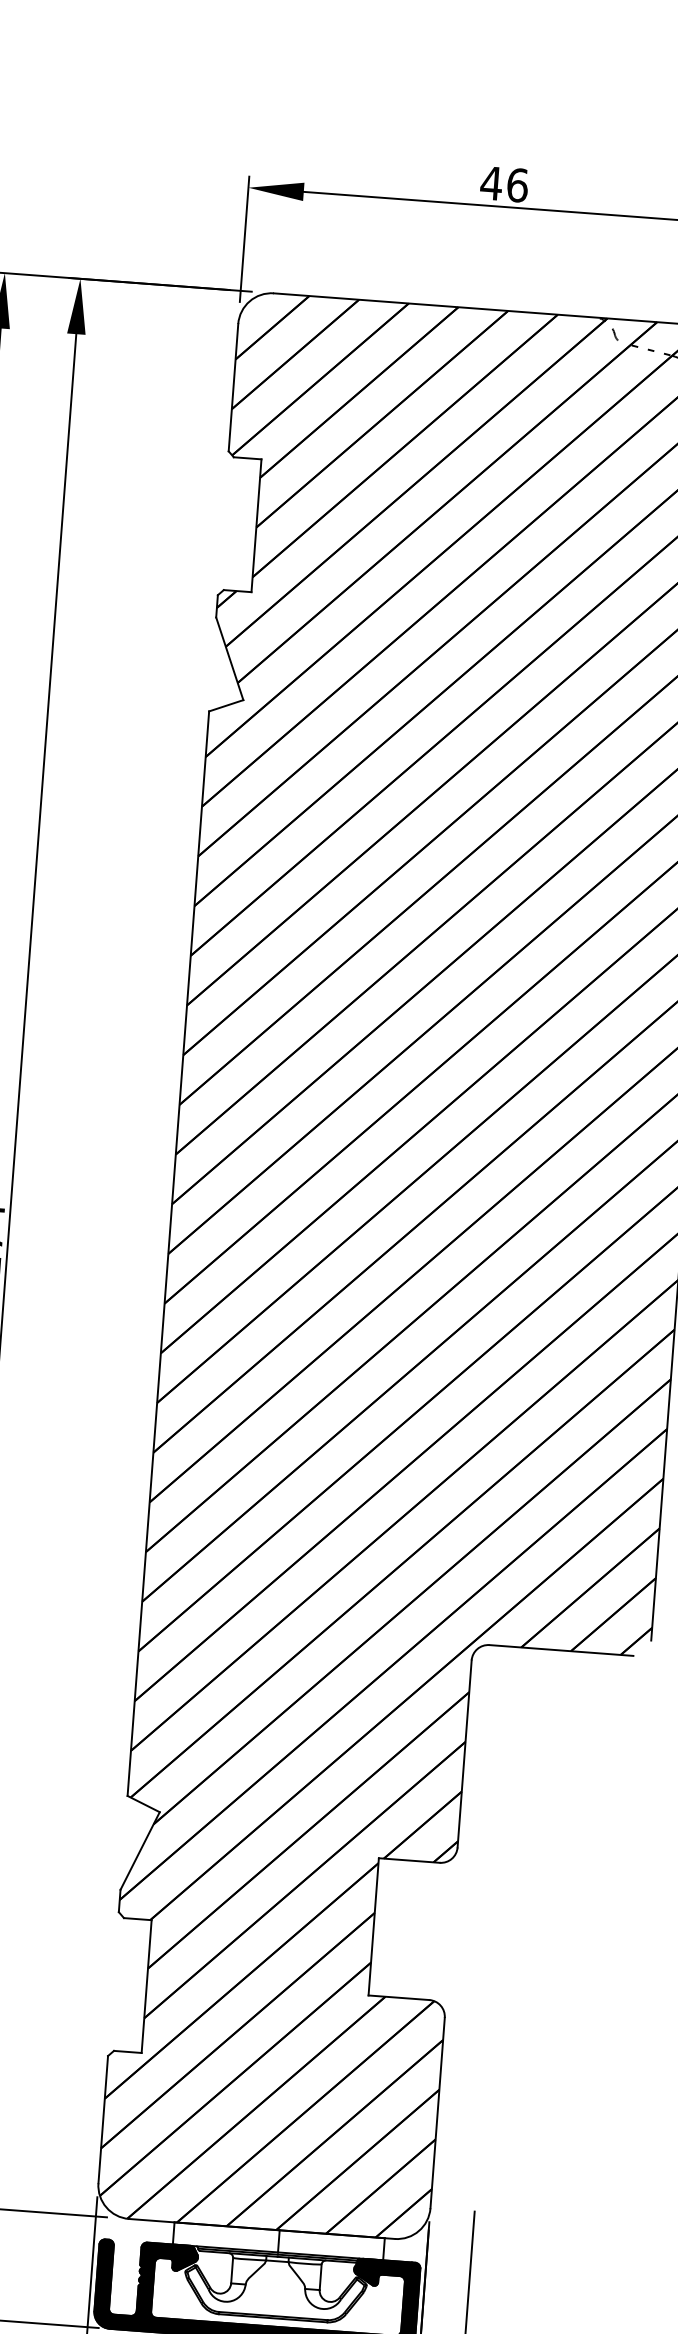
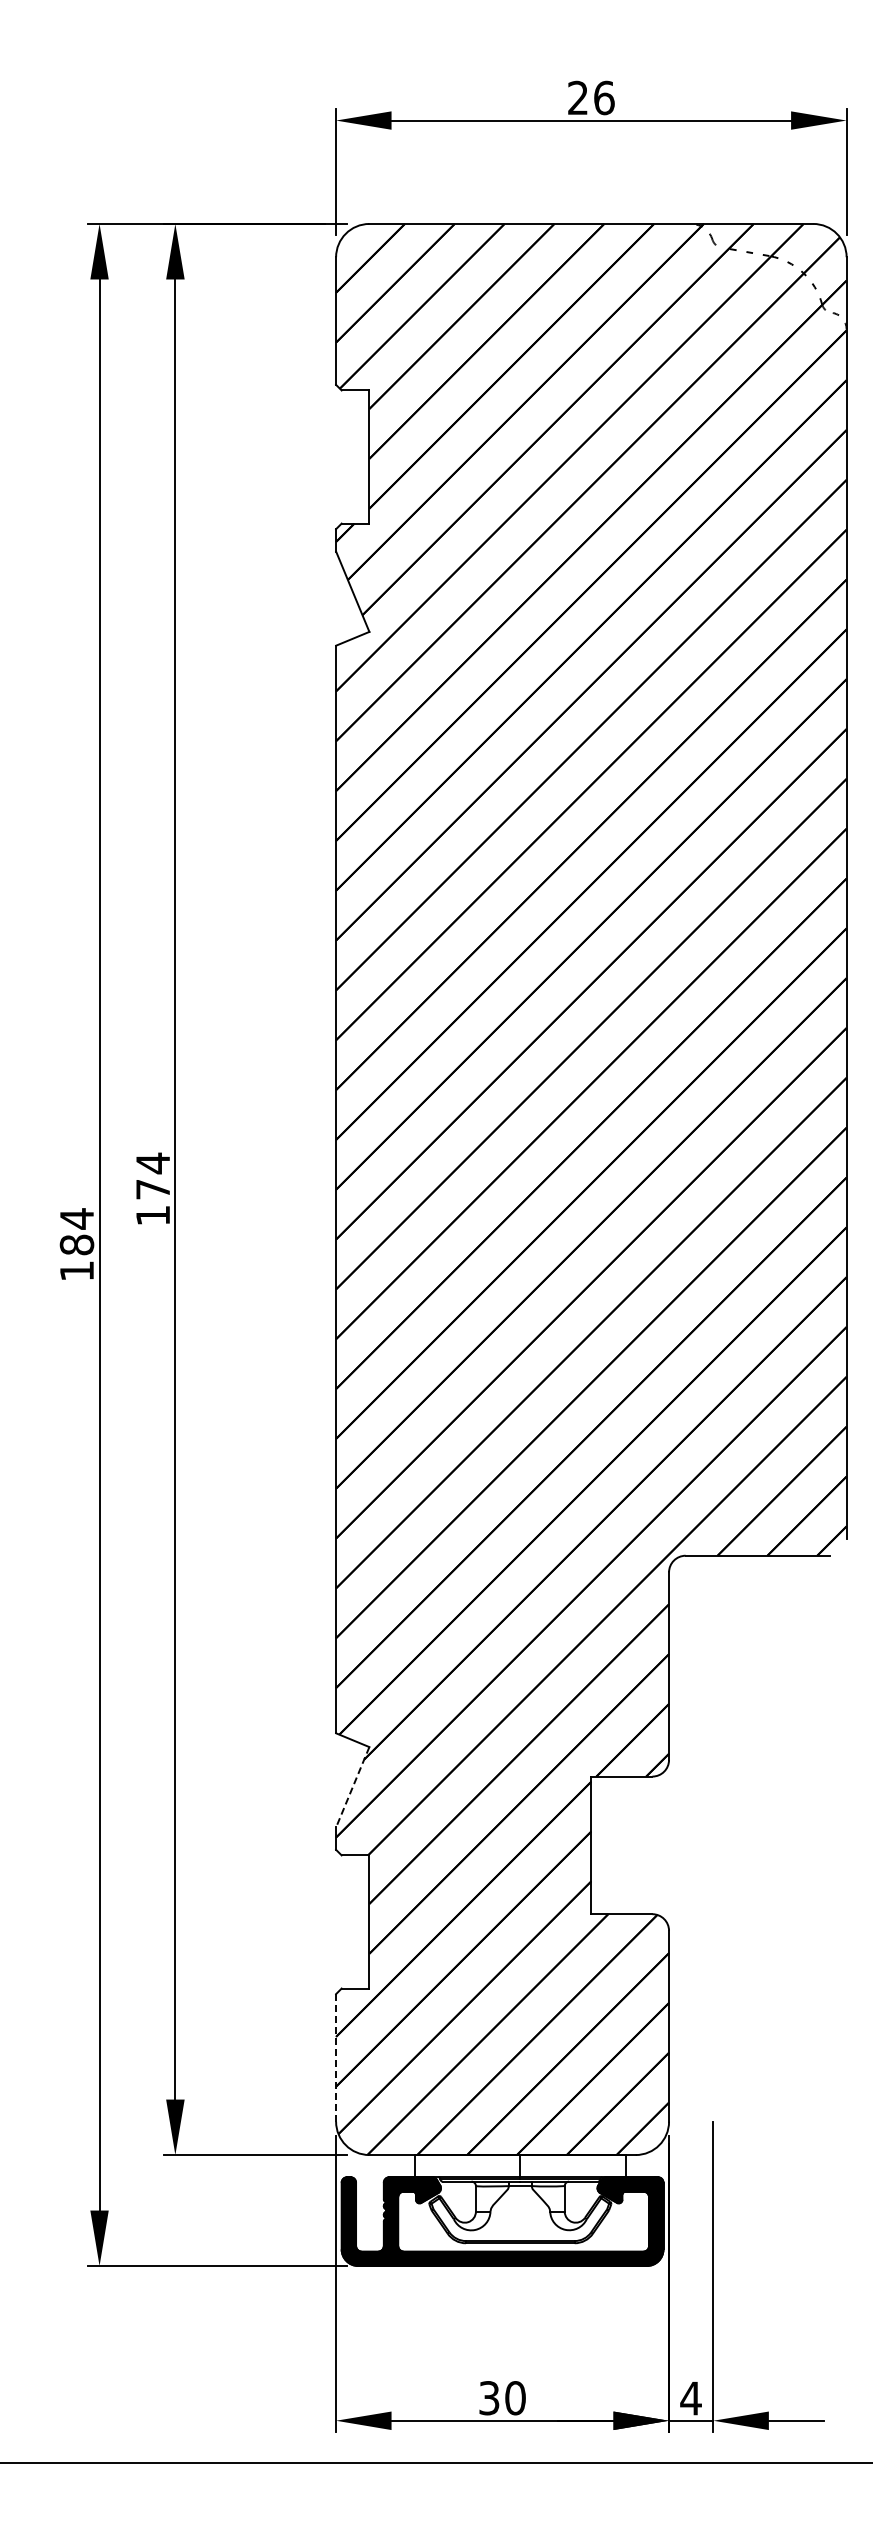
text: (490, 182) -> (577, 97), 46 -> 26
line: (139, 1851) -> (352, 1787), solid -> dashed
line: (103, 2119) -> (336, 2057), solid -> dashed

